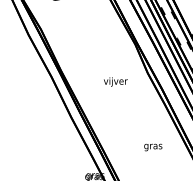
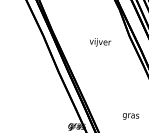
text: (153, 147) -> (131, 116), moved

